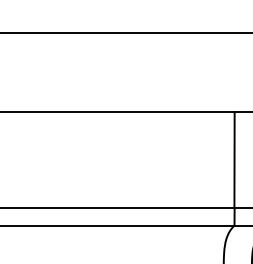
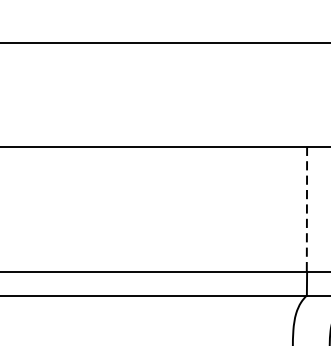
line: (234, 159) -> (306, 209), solid -> dashed

